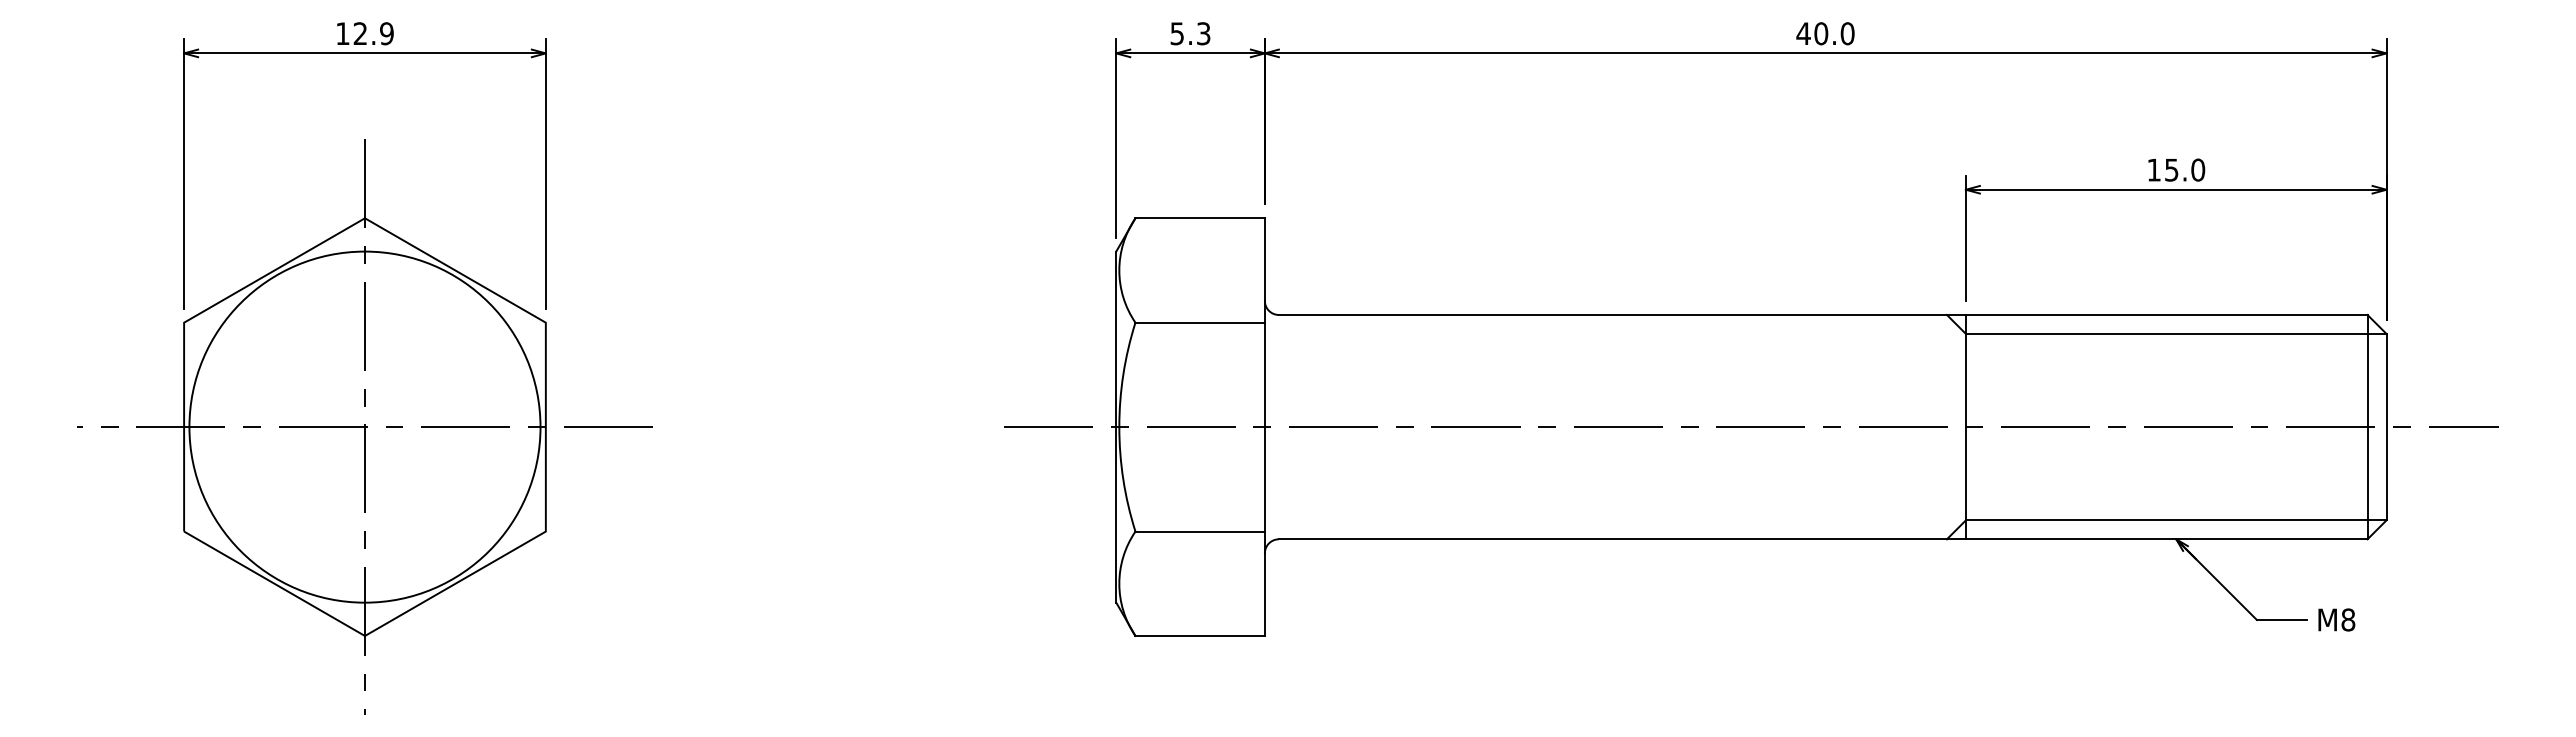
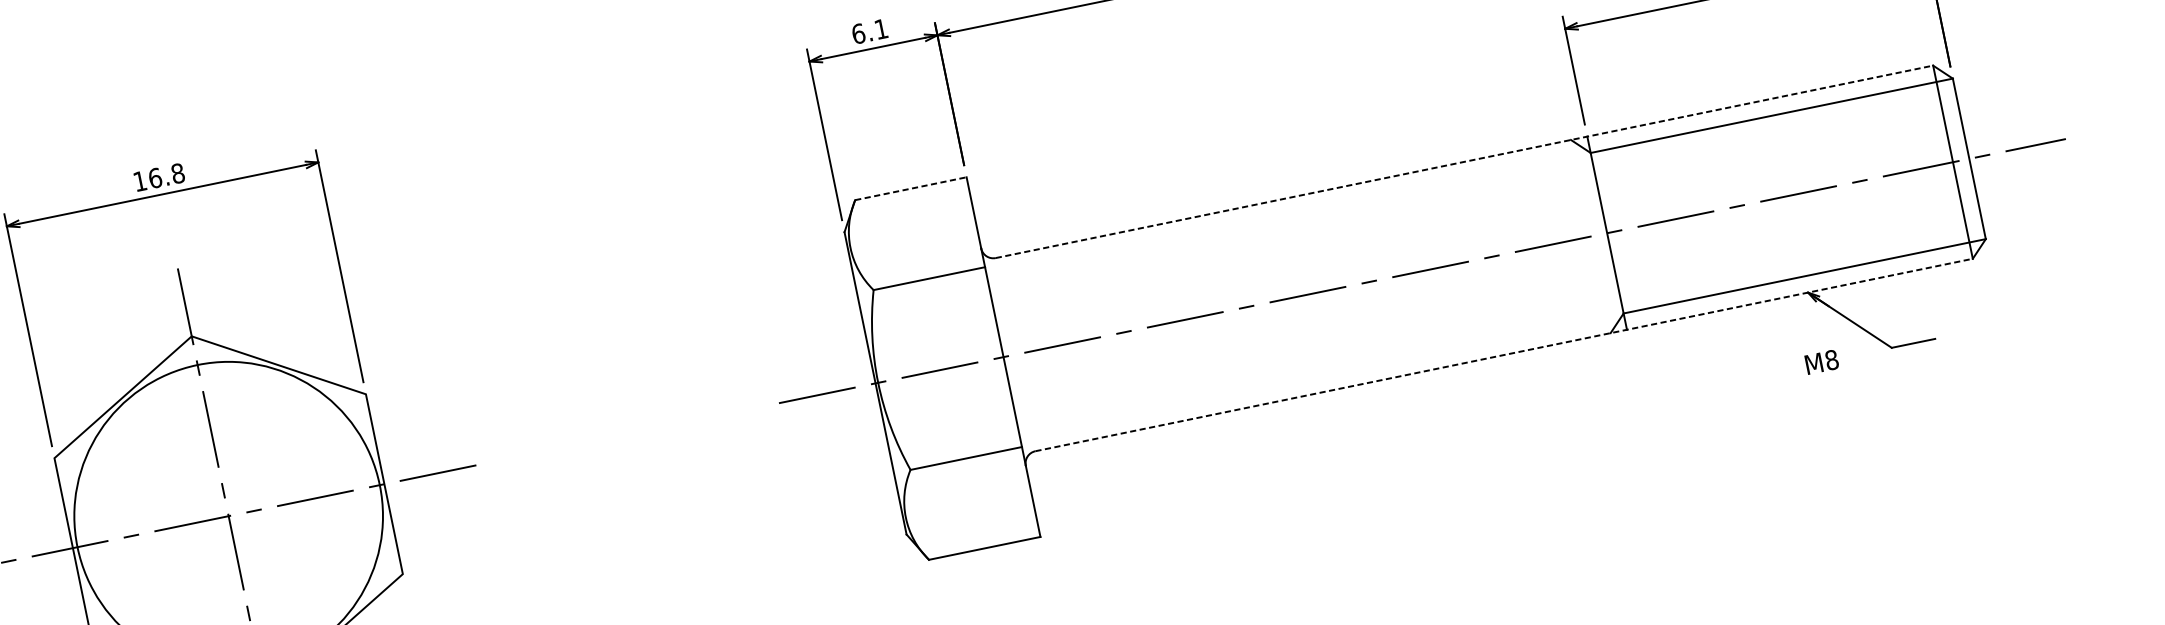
text: (373, 33) -> (166, 175), 12.9 -> 16.8
text: (1190, 33) -> (869, 31), 5.3 -> 6.1
line: (1200, 218) -> (911, 188), solid -> dashed
line: (1823, 314) -> (1464, 161), solid -> dashed
line: (1823, 539) -> (1504, 355), solid -> dashed
text: (2336, 619) -> (1821, 361), moved

